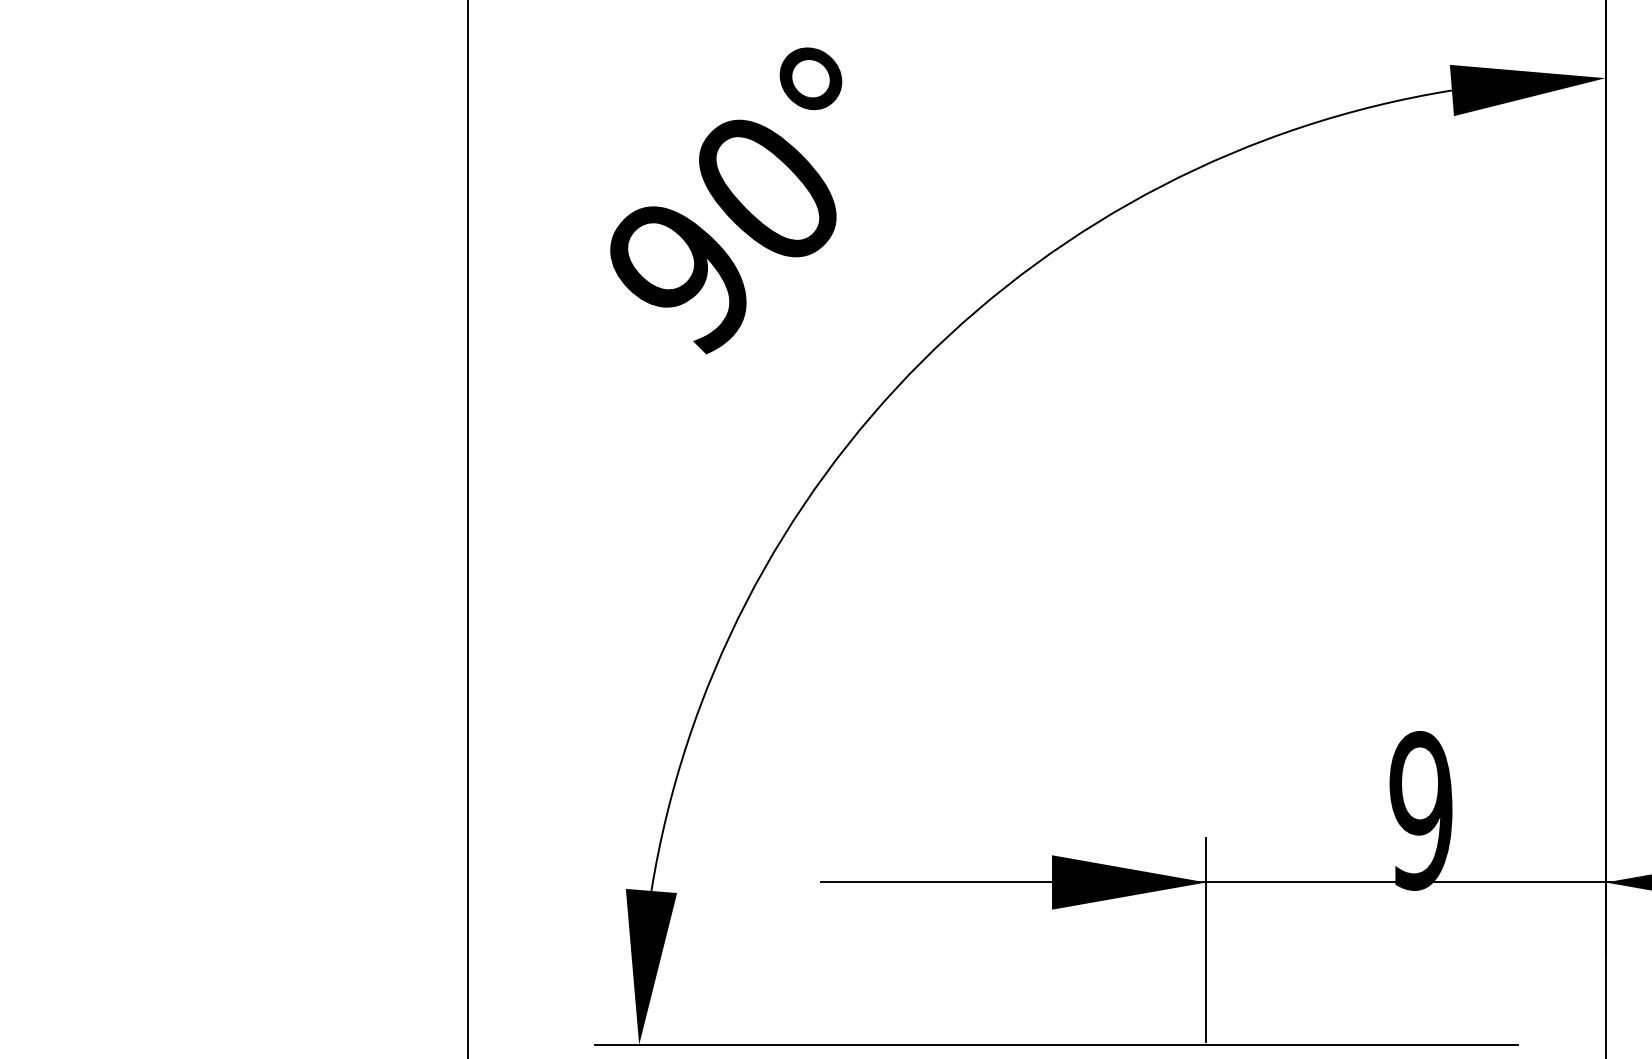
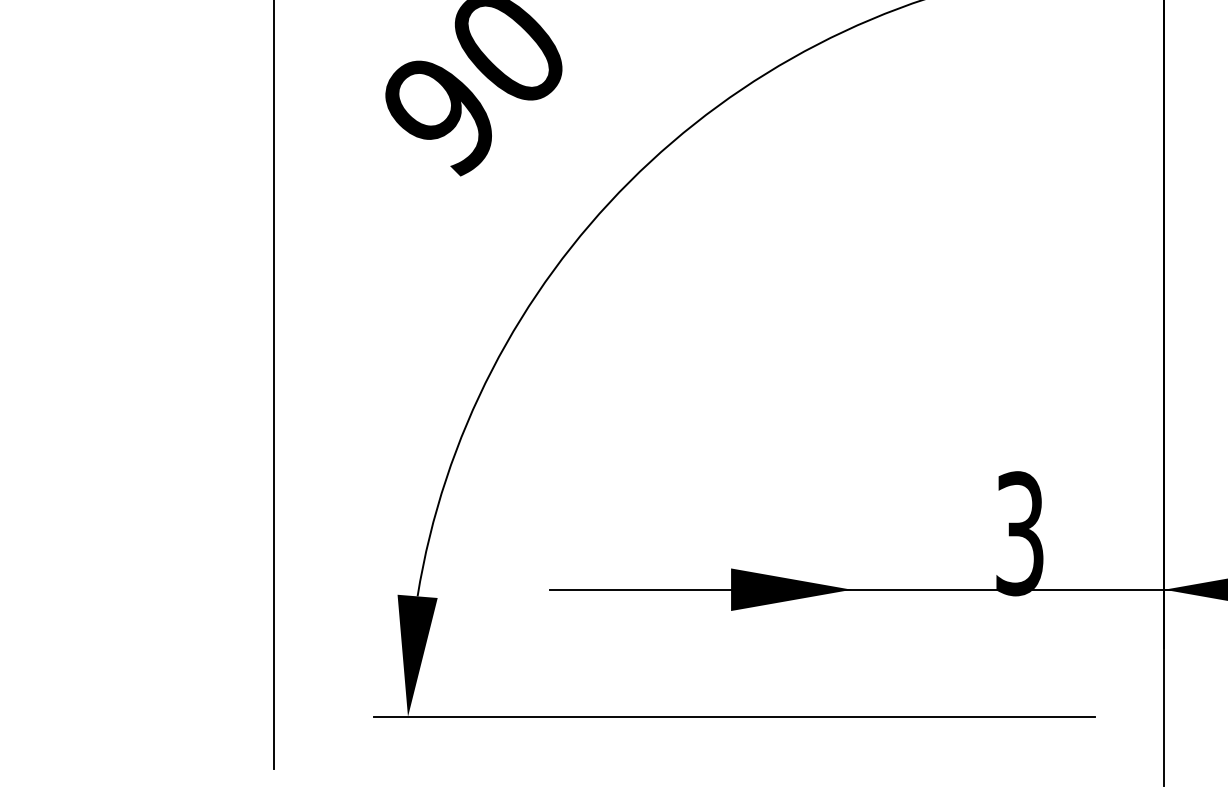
text: (1420, 810) -> (1019, 533), 9 -> 3
line: (1206, 939) -> (851, 634), removed

